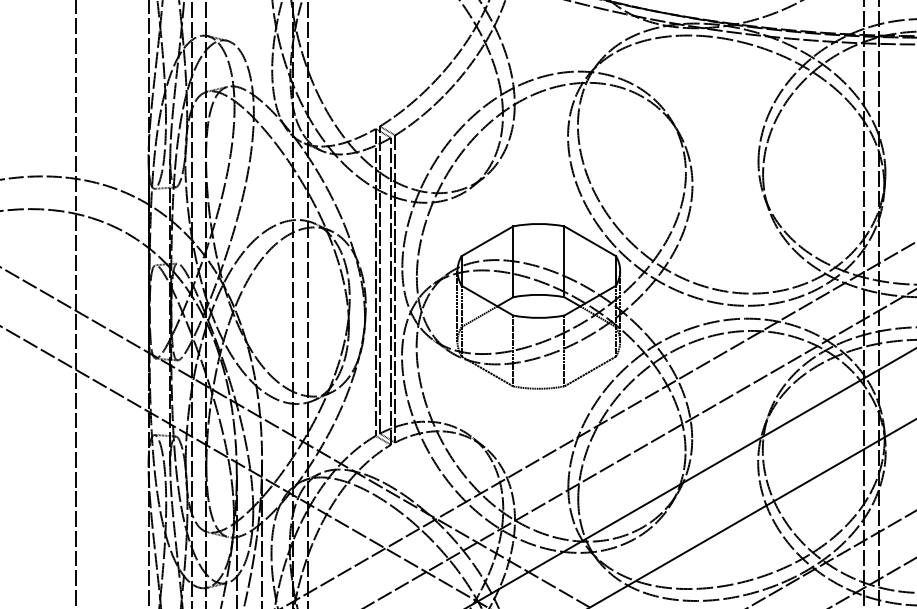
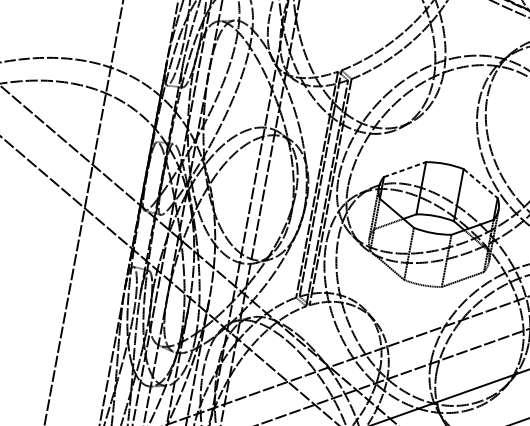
line: (487, 241) -> (405, 169), solid -> dashed
line: (590, 241) -> (480, 183), solid -> dashed

